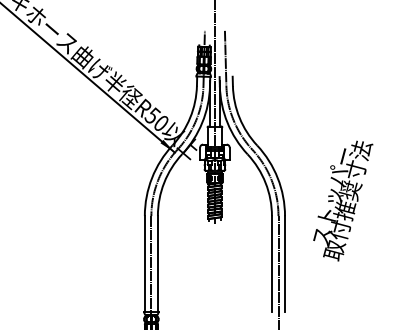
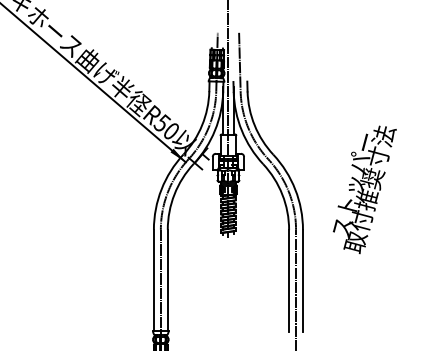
text: (342, 200) -> (364, 189), moved

